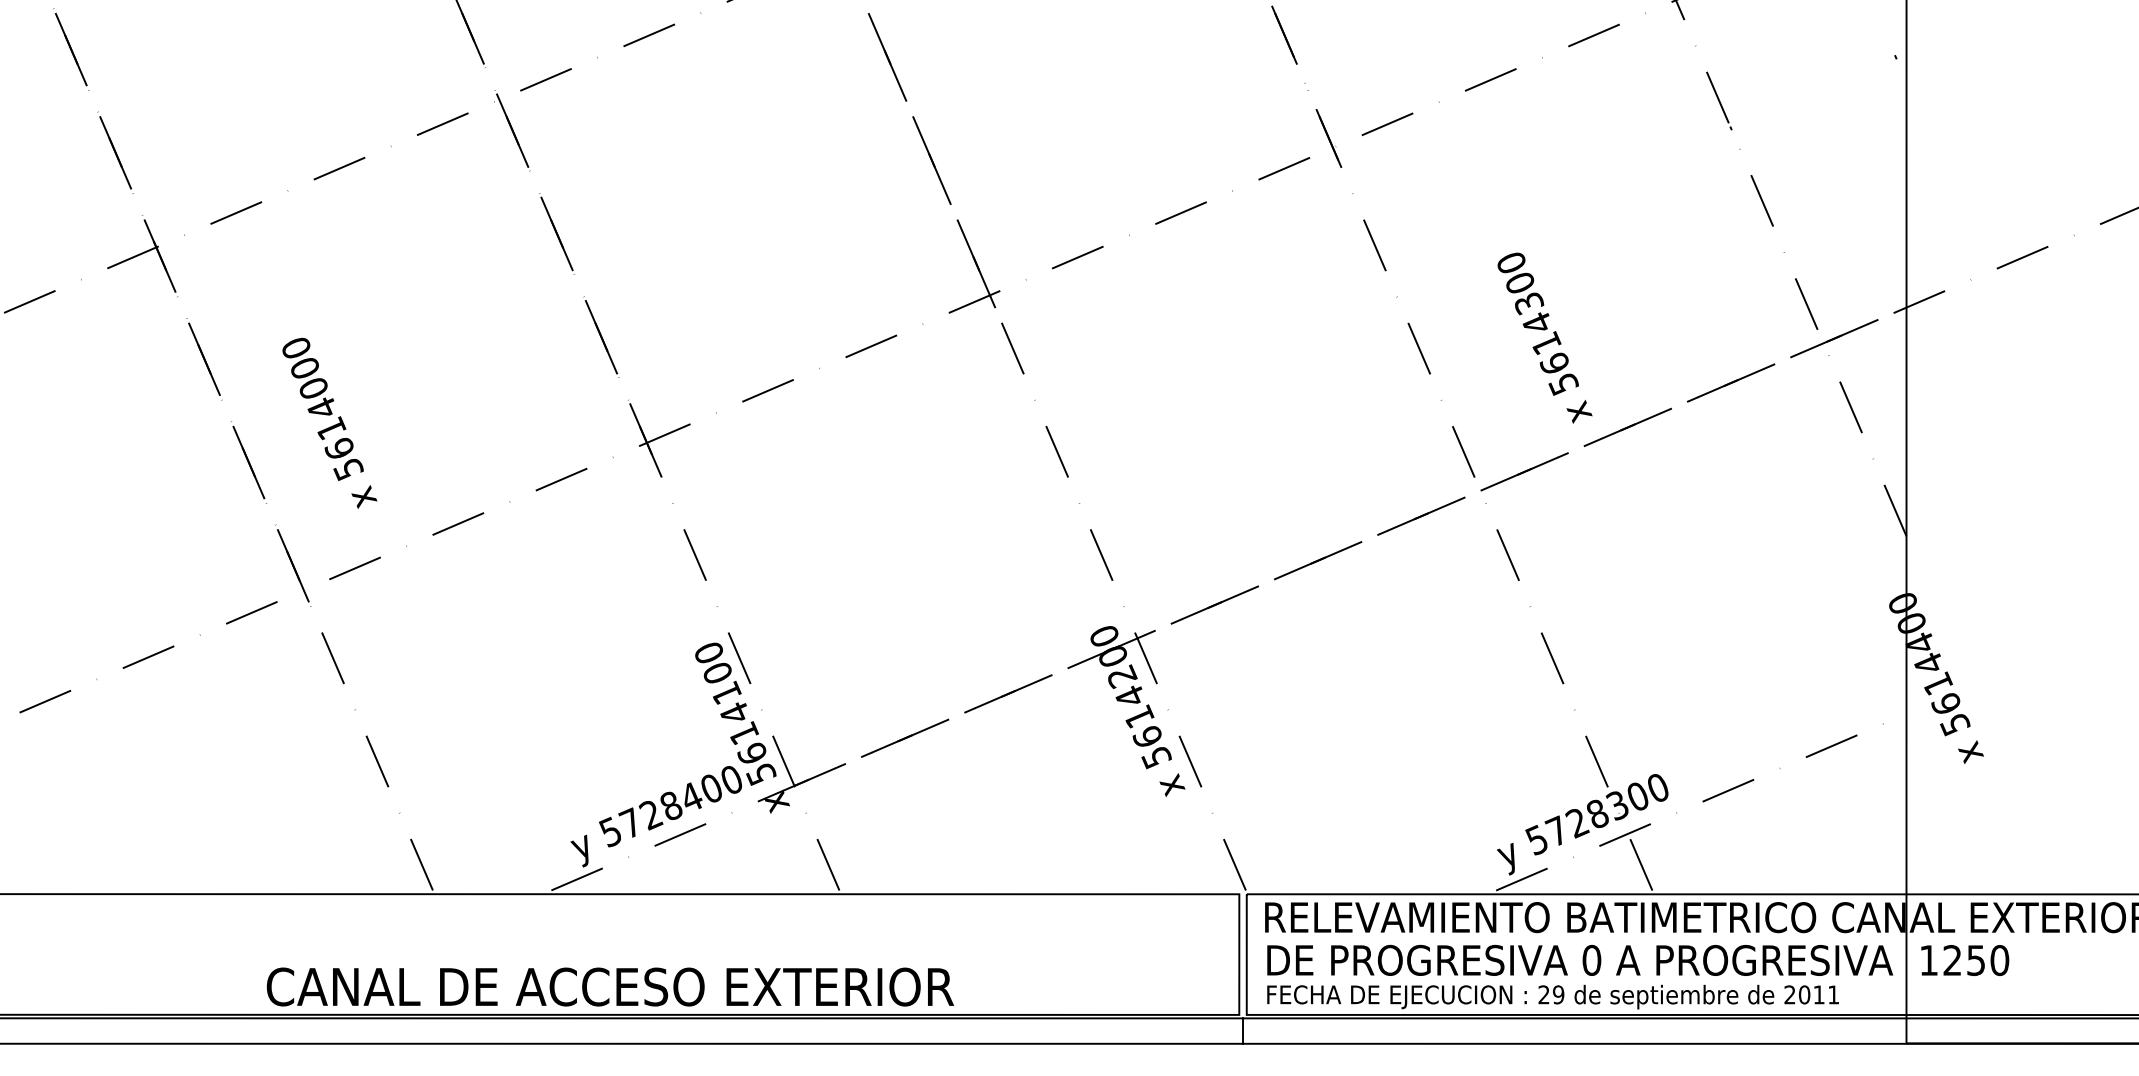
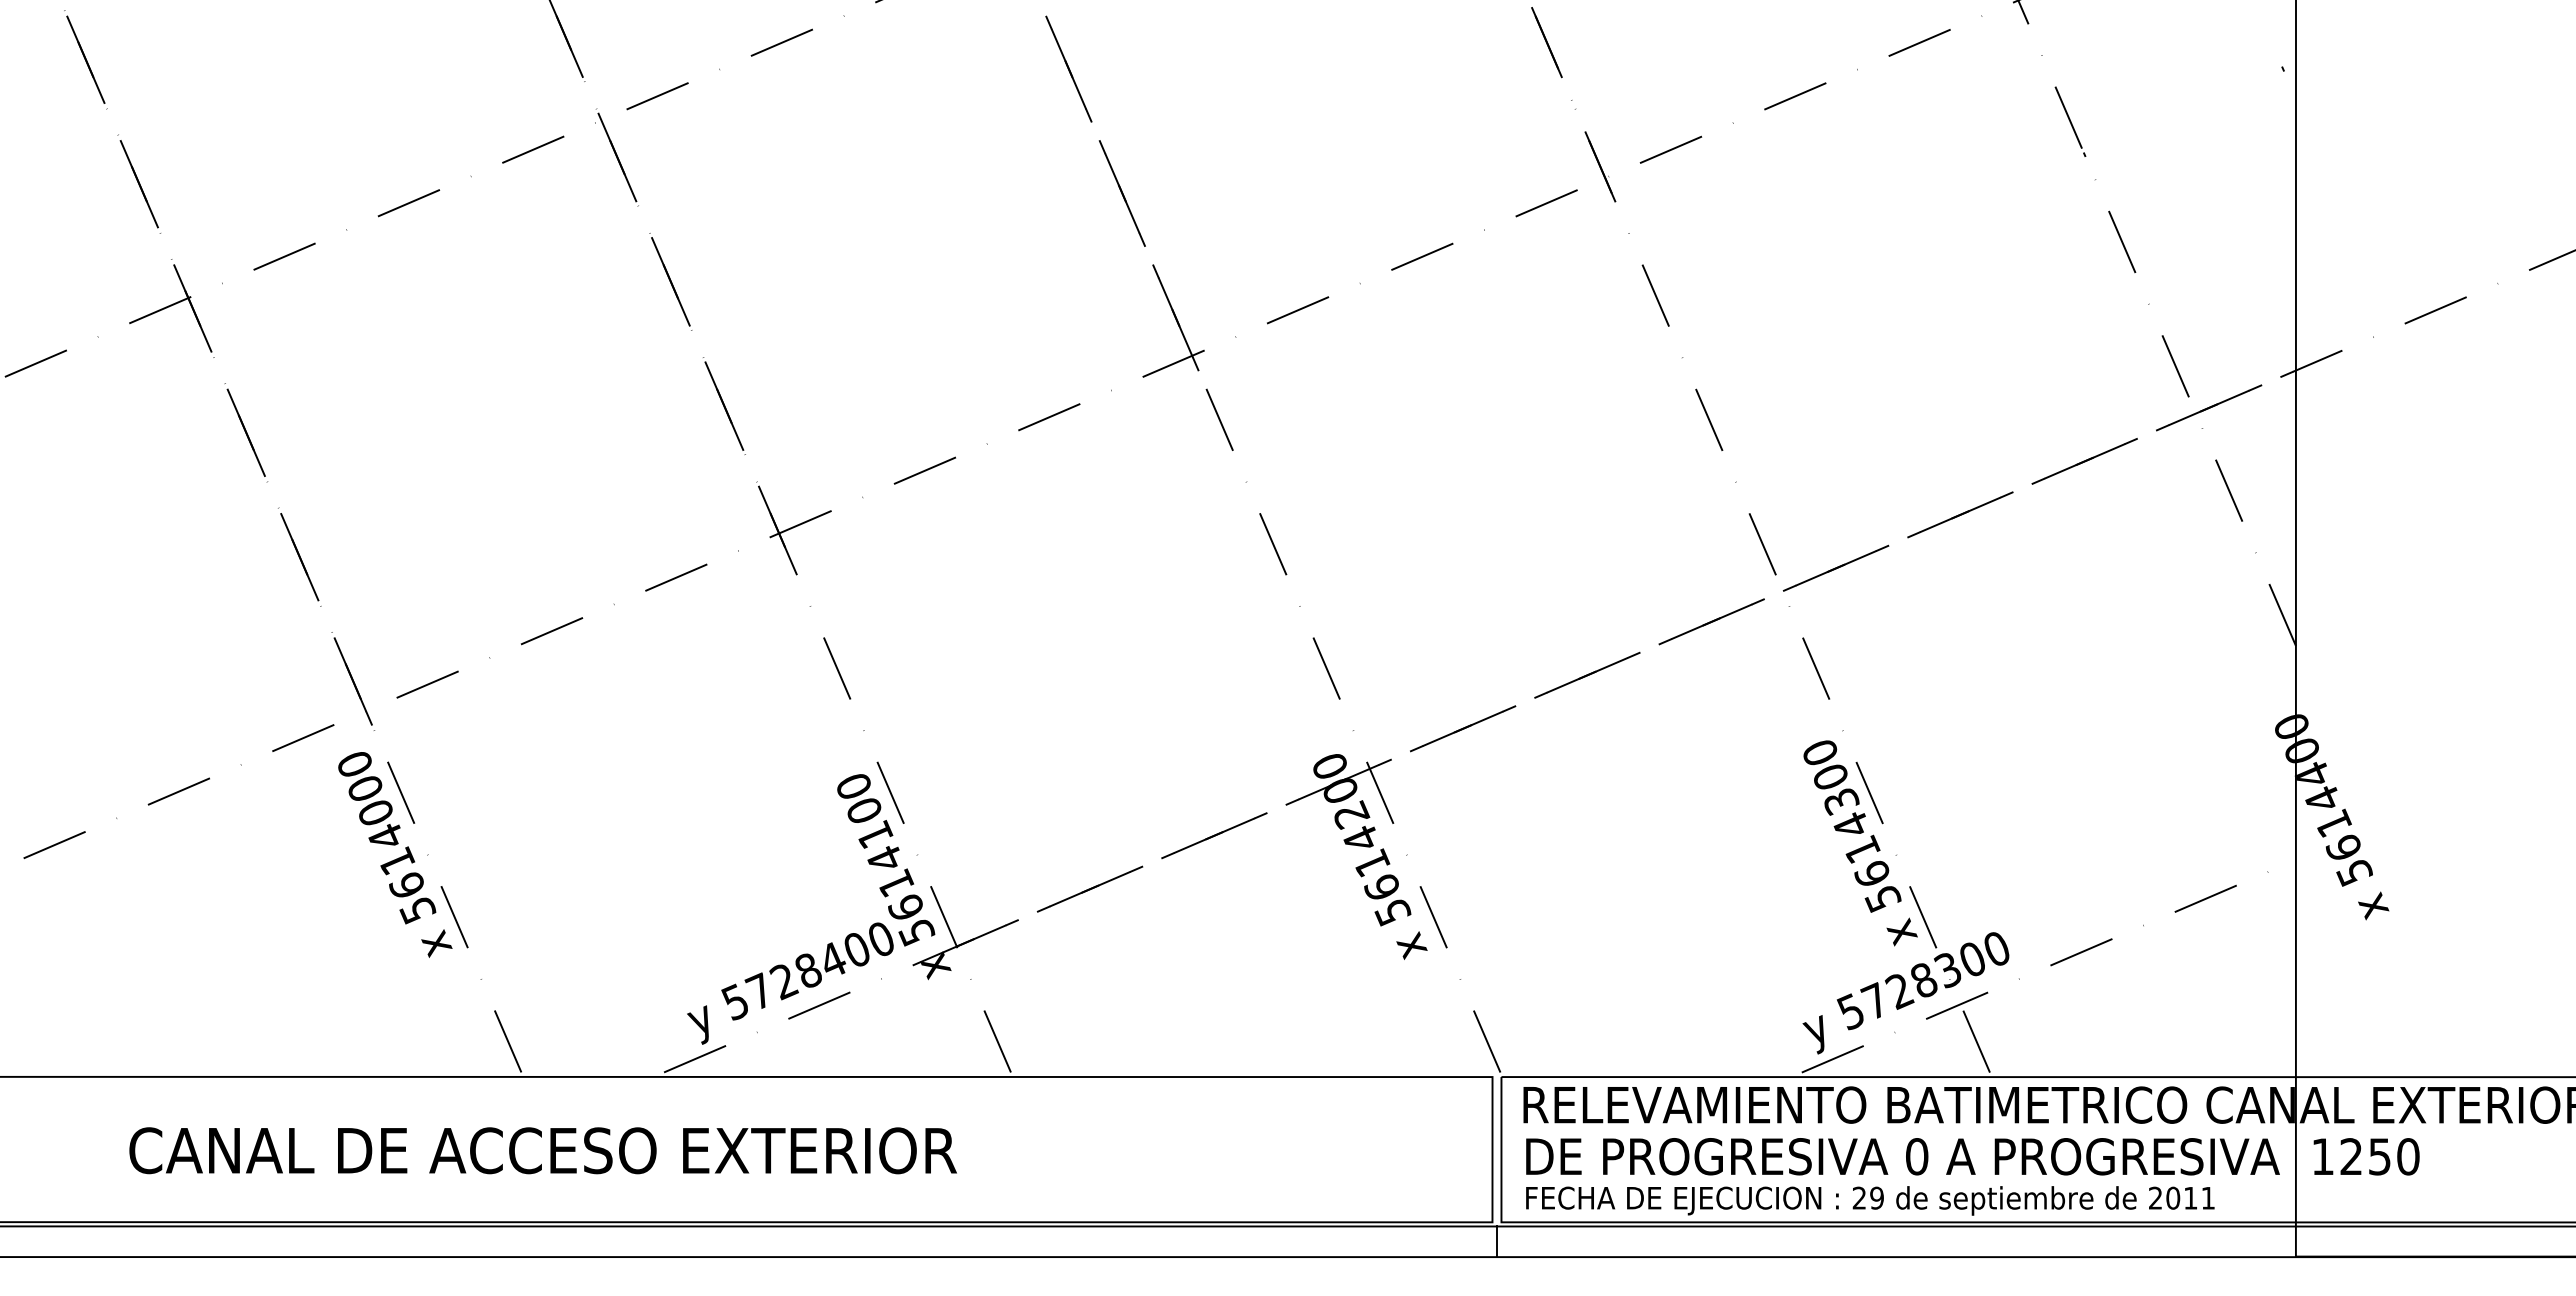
text: (1544, 338) -> (1860, 843), moved
text: (330, 422) -> (395, 854), moved
text: (609, 986) -> (542, 1150), moved

